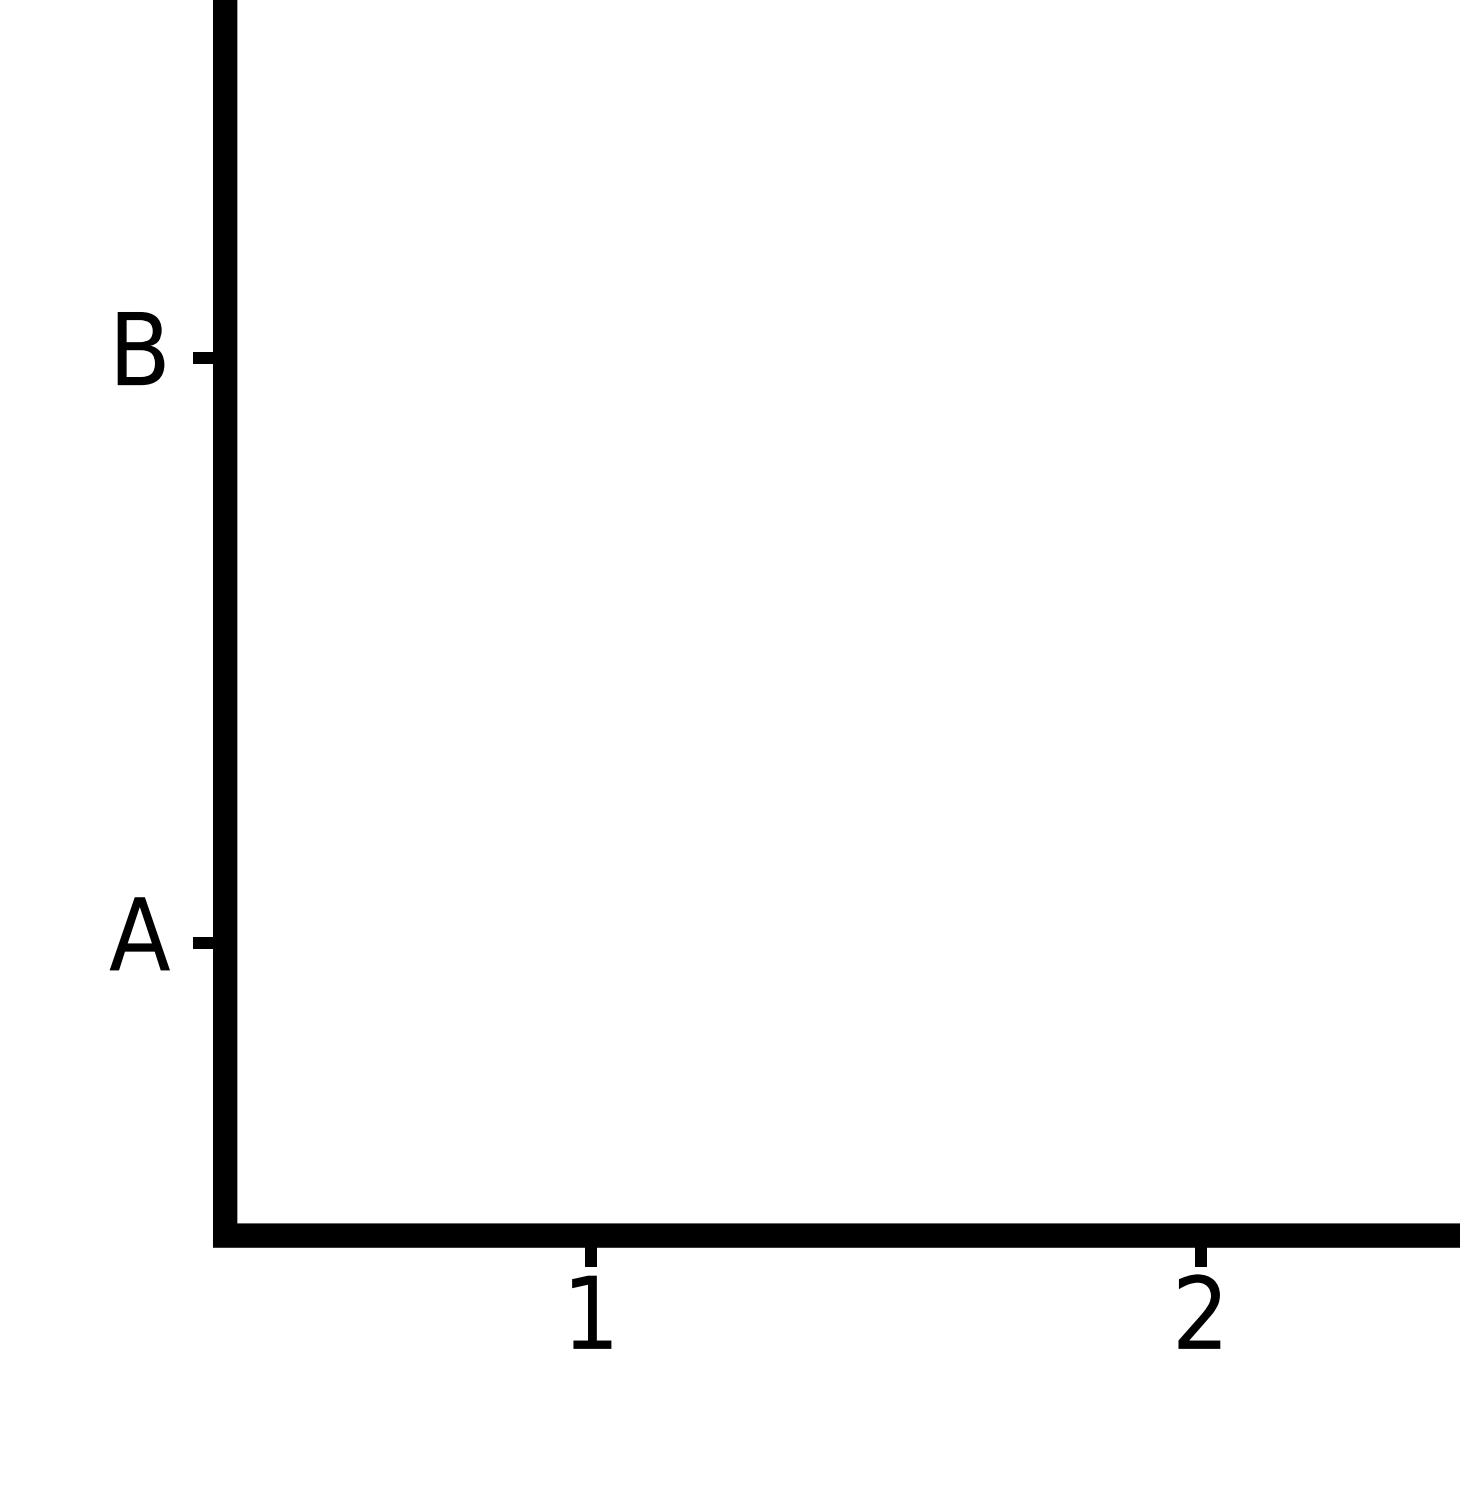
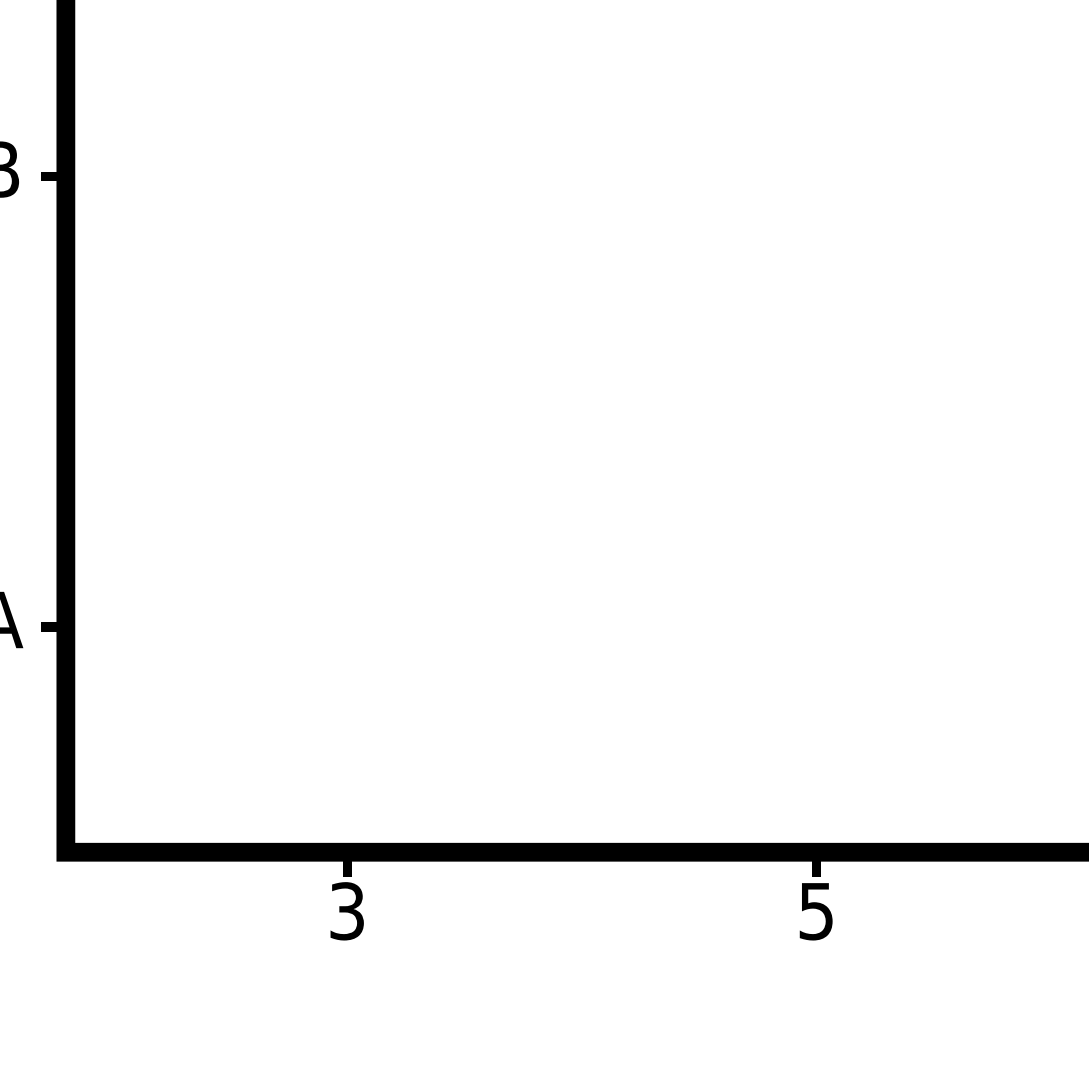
text: (590, 1312) -> (347, 911), 1 -> 3
text: (1199, 1312) -> (815, 911), 2 -> 5

